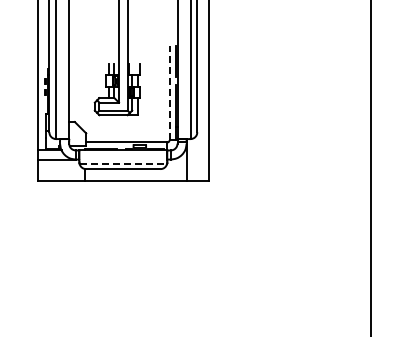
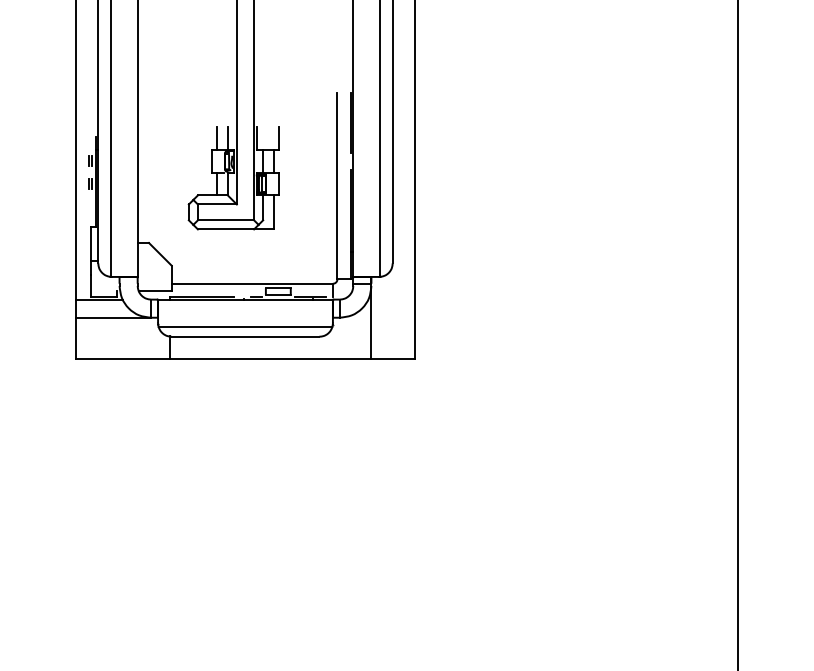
line: (169, 93) -> (337, 186), dashed -> solid
line: (123, 164) -> (245, 327), dashed -> solid

